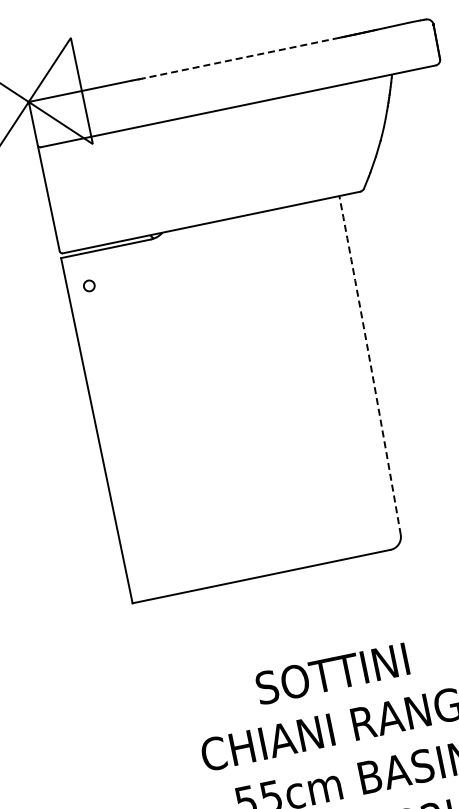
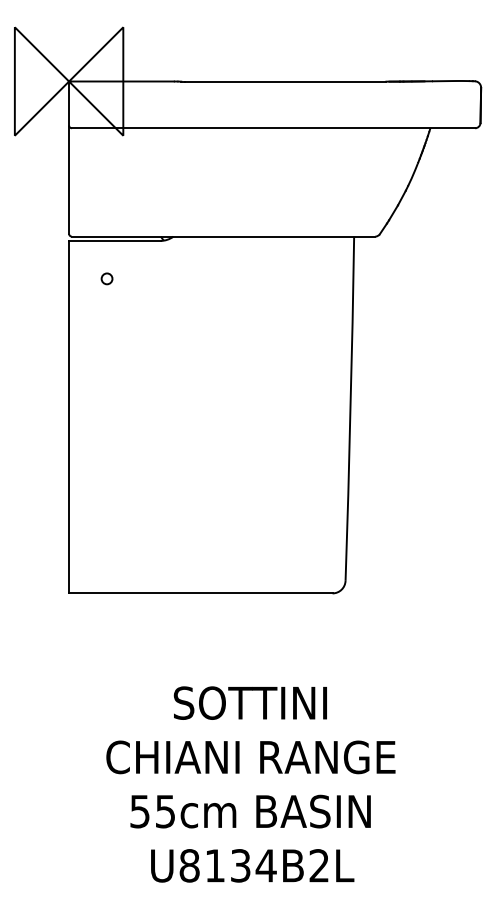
line: (240, 58) -> (285, 81), dashed -> solid
circle: (88, 285) -> (106, 278), moved
arc: (370, 365) -> (350, 408), dashed -> solid

